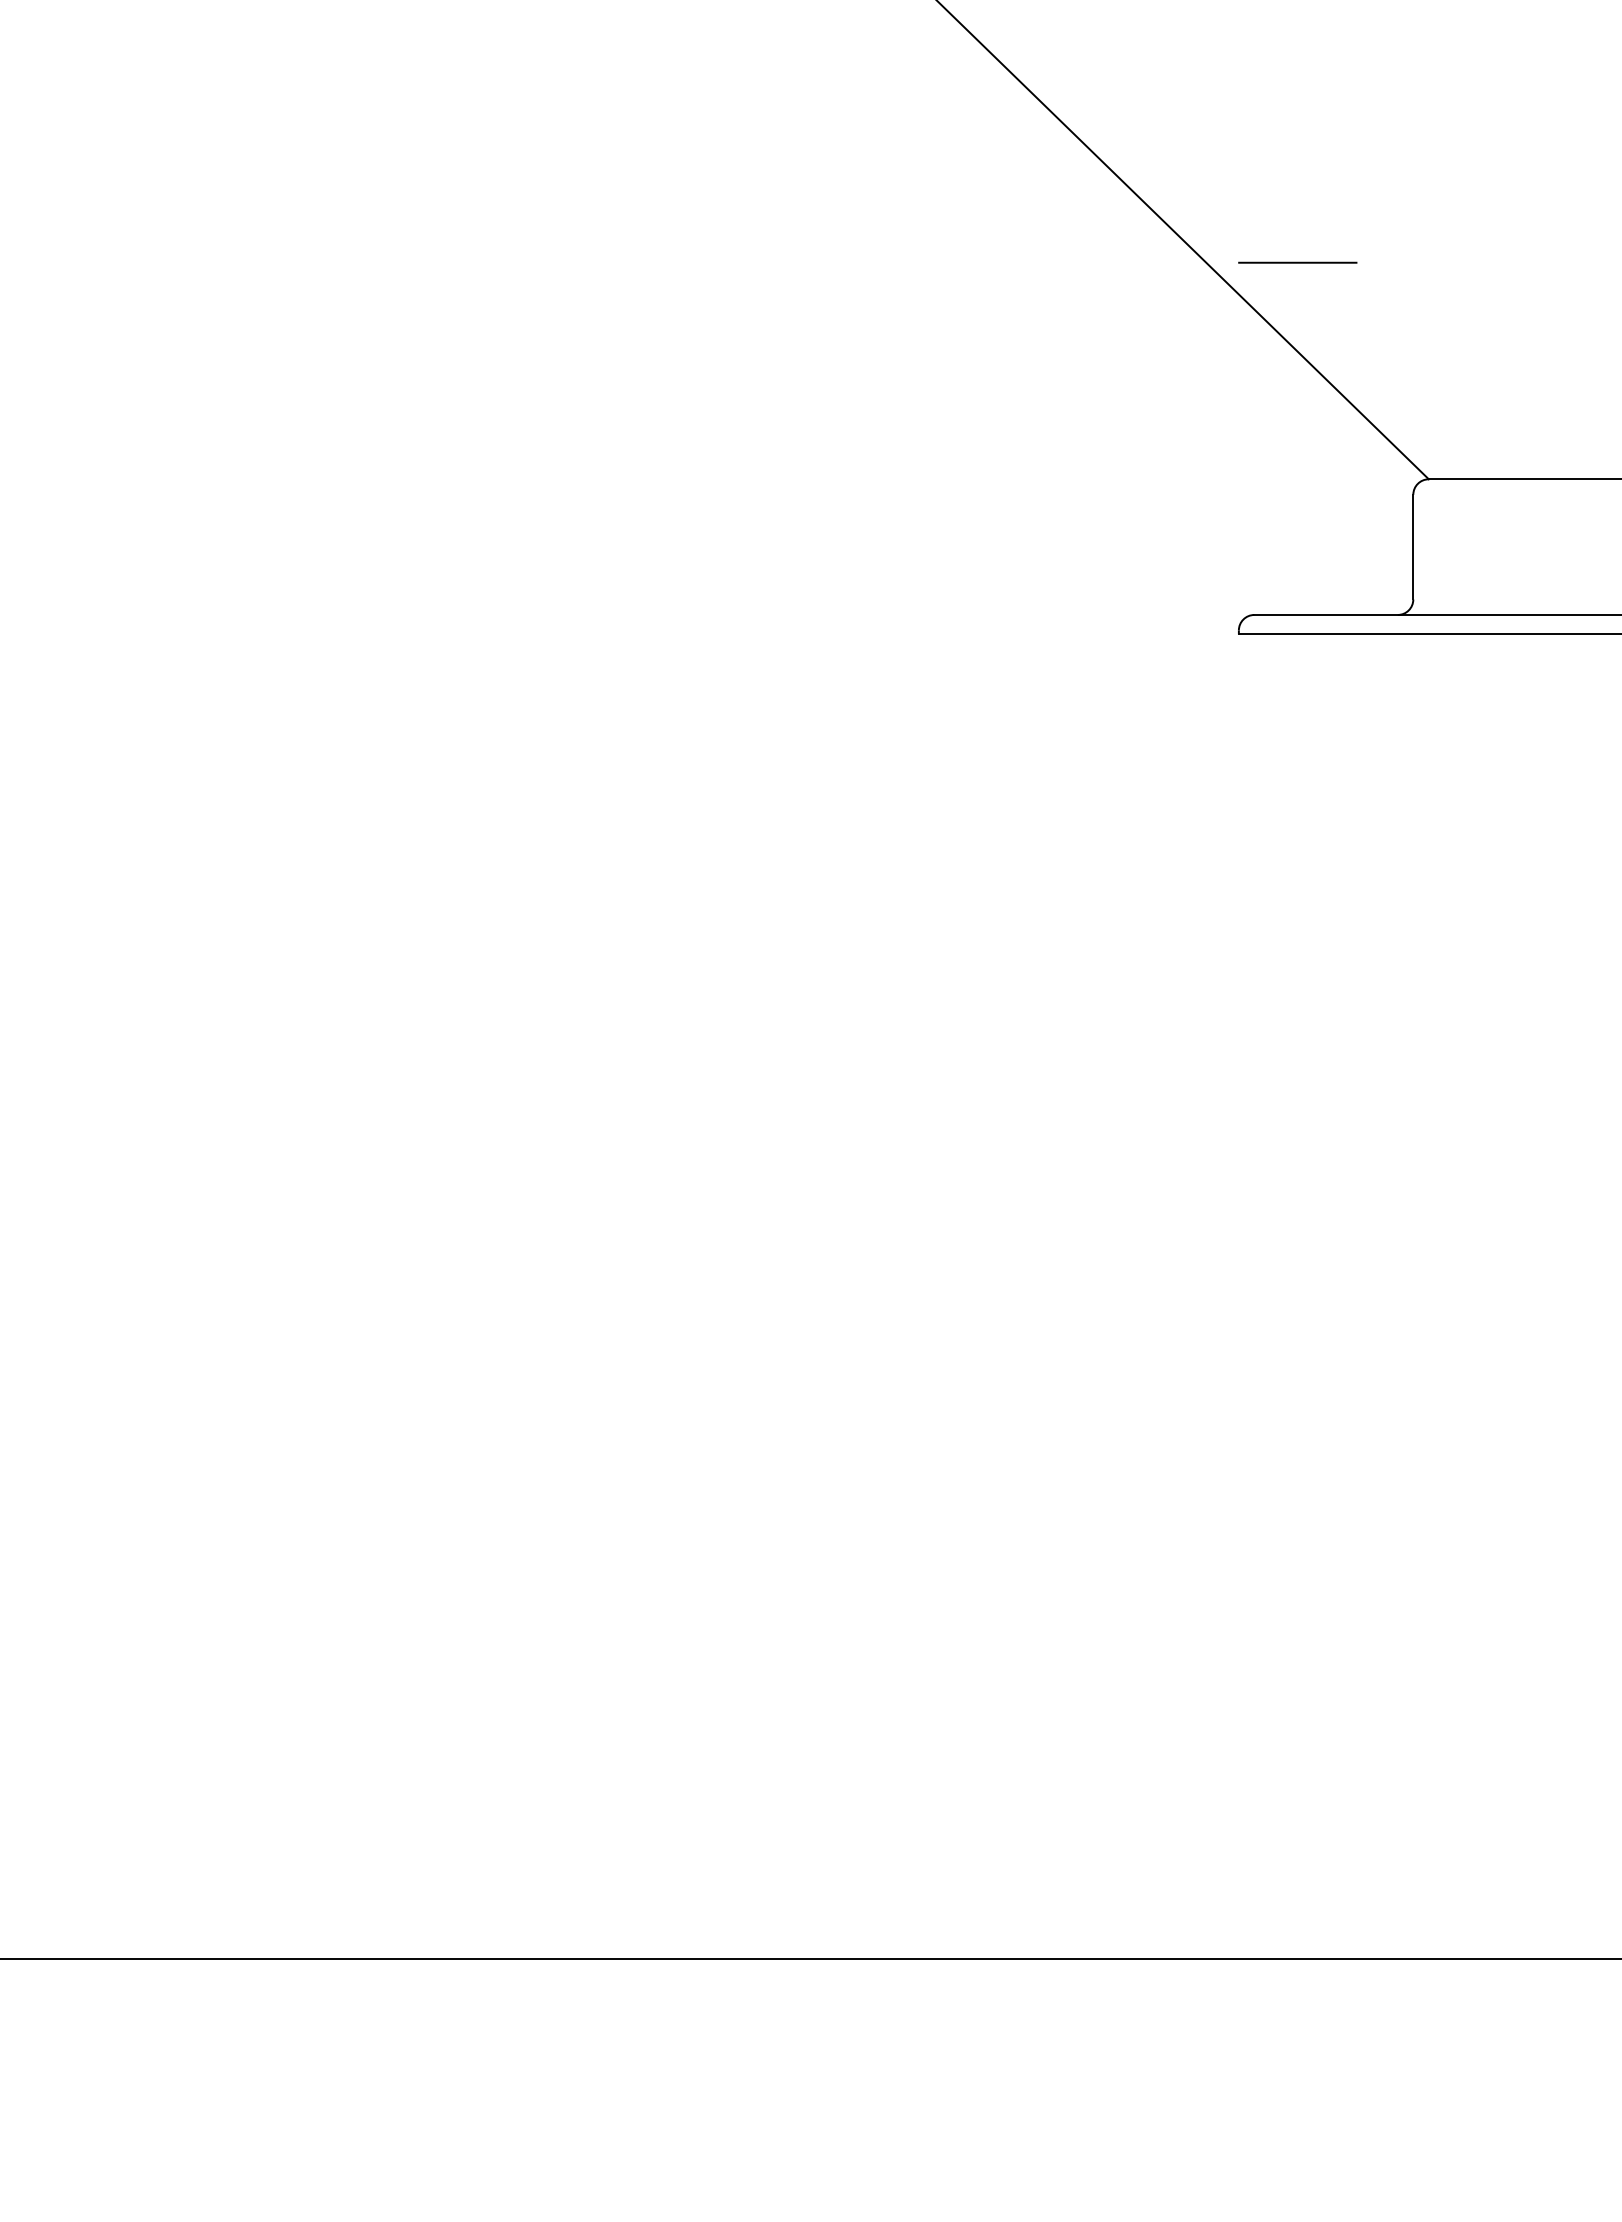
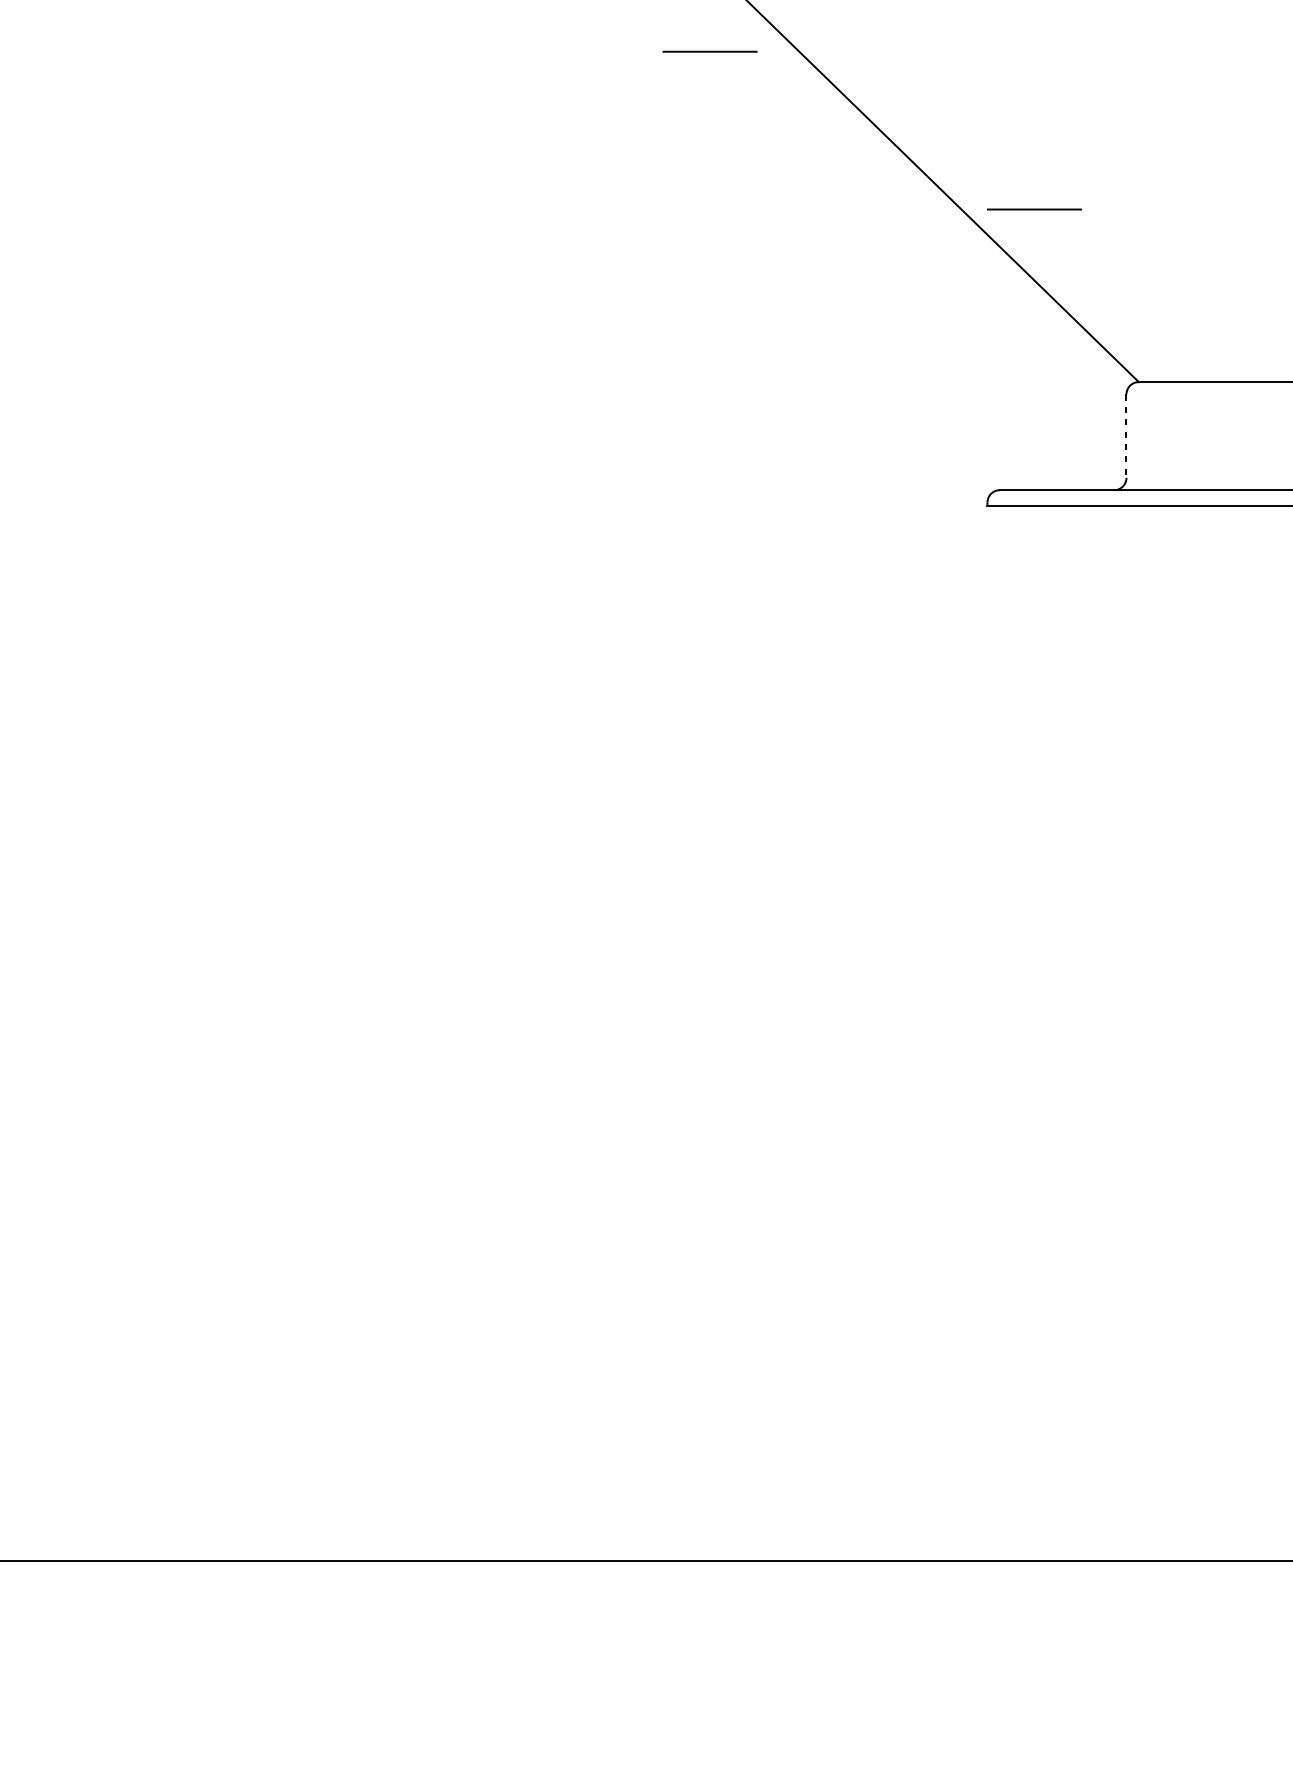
line: (890, 64) -> (709, 51), added
line: (1413, 547) -> (1126, 436), solid -> dashed

